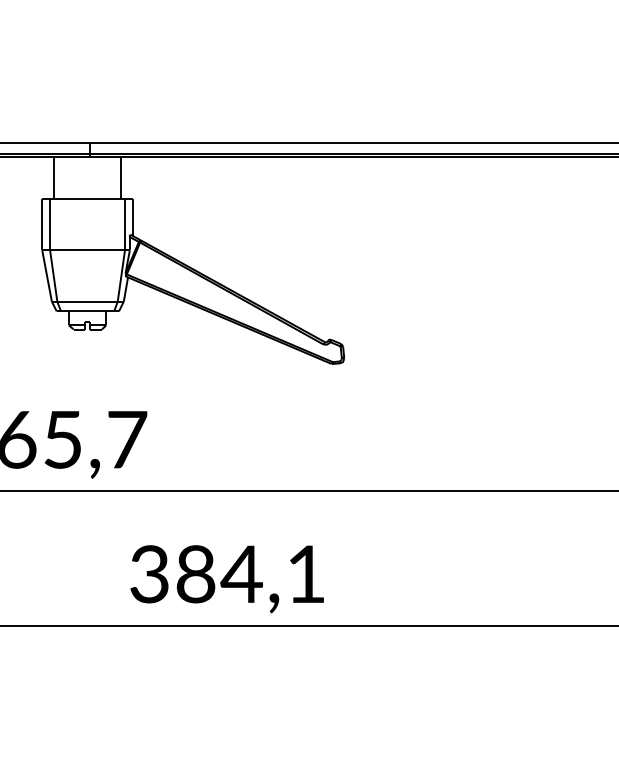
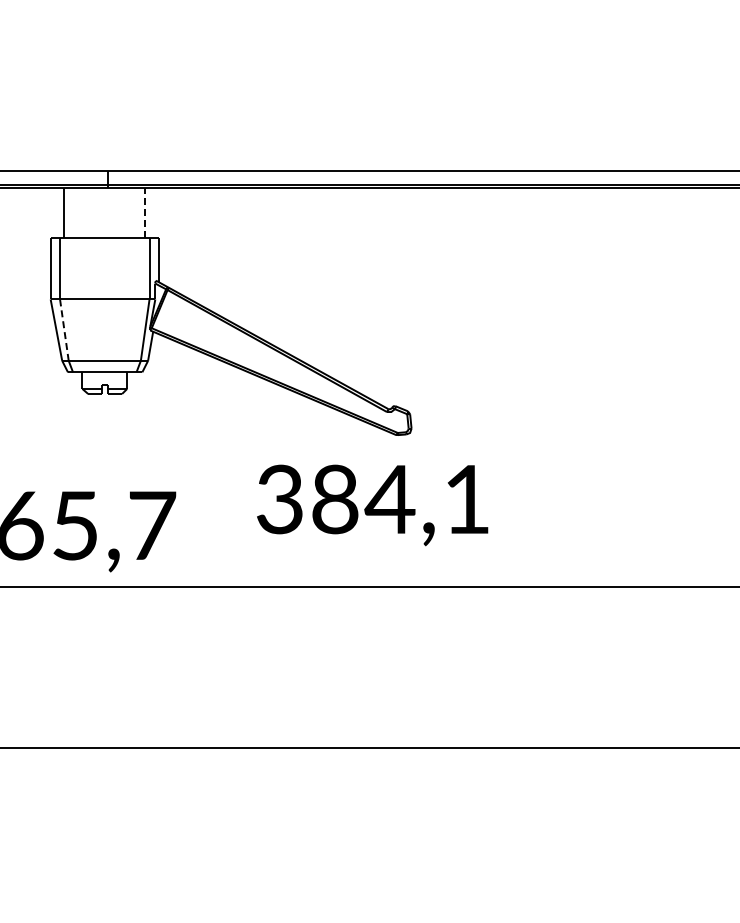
line: (121, 177) -> (145, 212), solid -> dashed
line: (53, 276) -> (64, 330), solid -> dashed
text: (227, 579) -> (372, 505), moved

